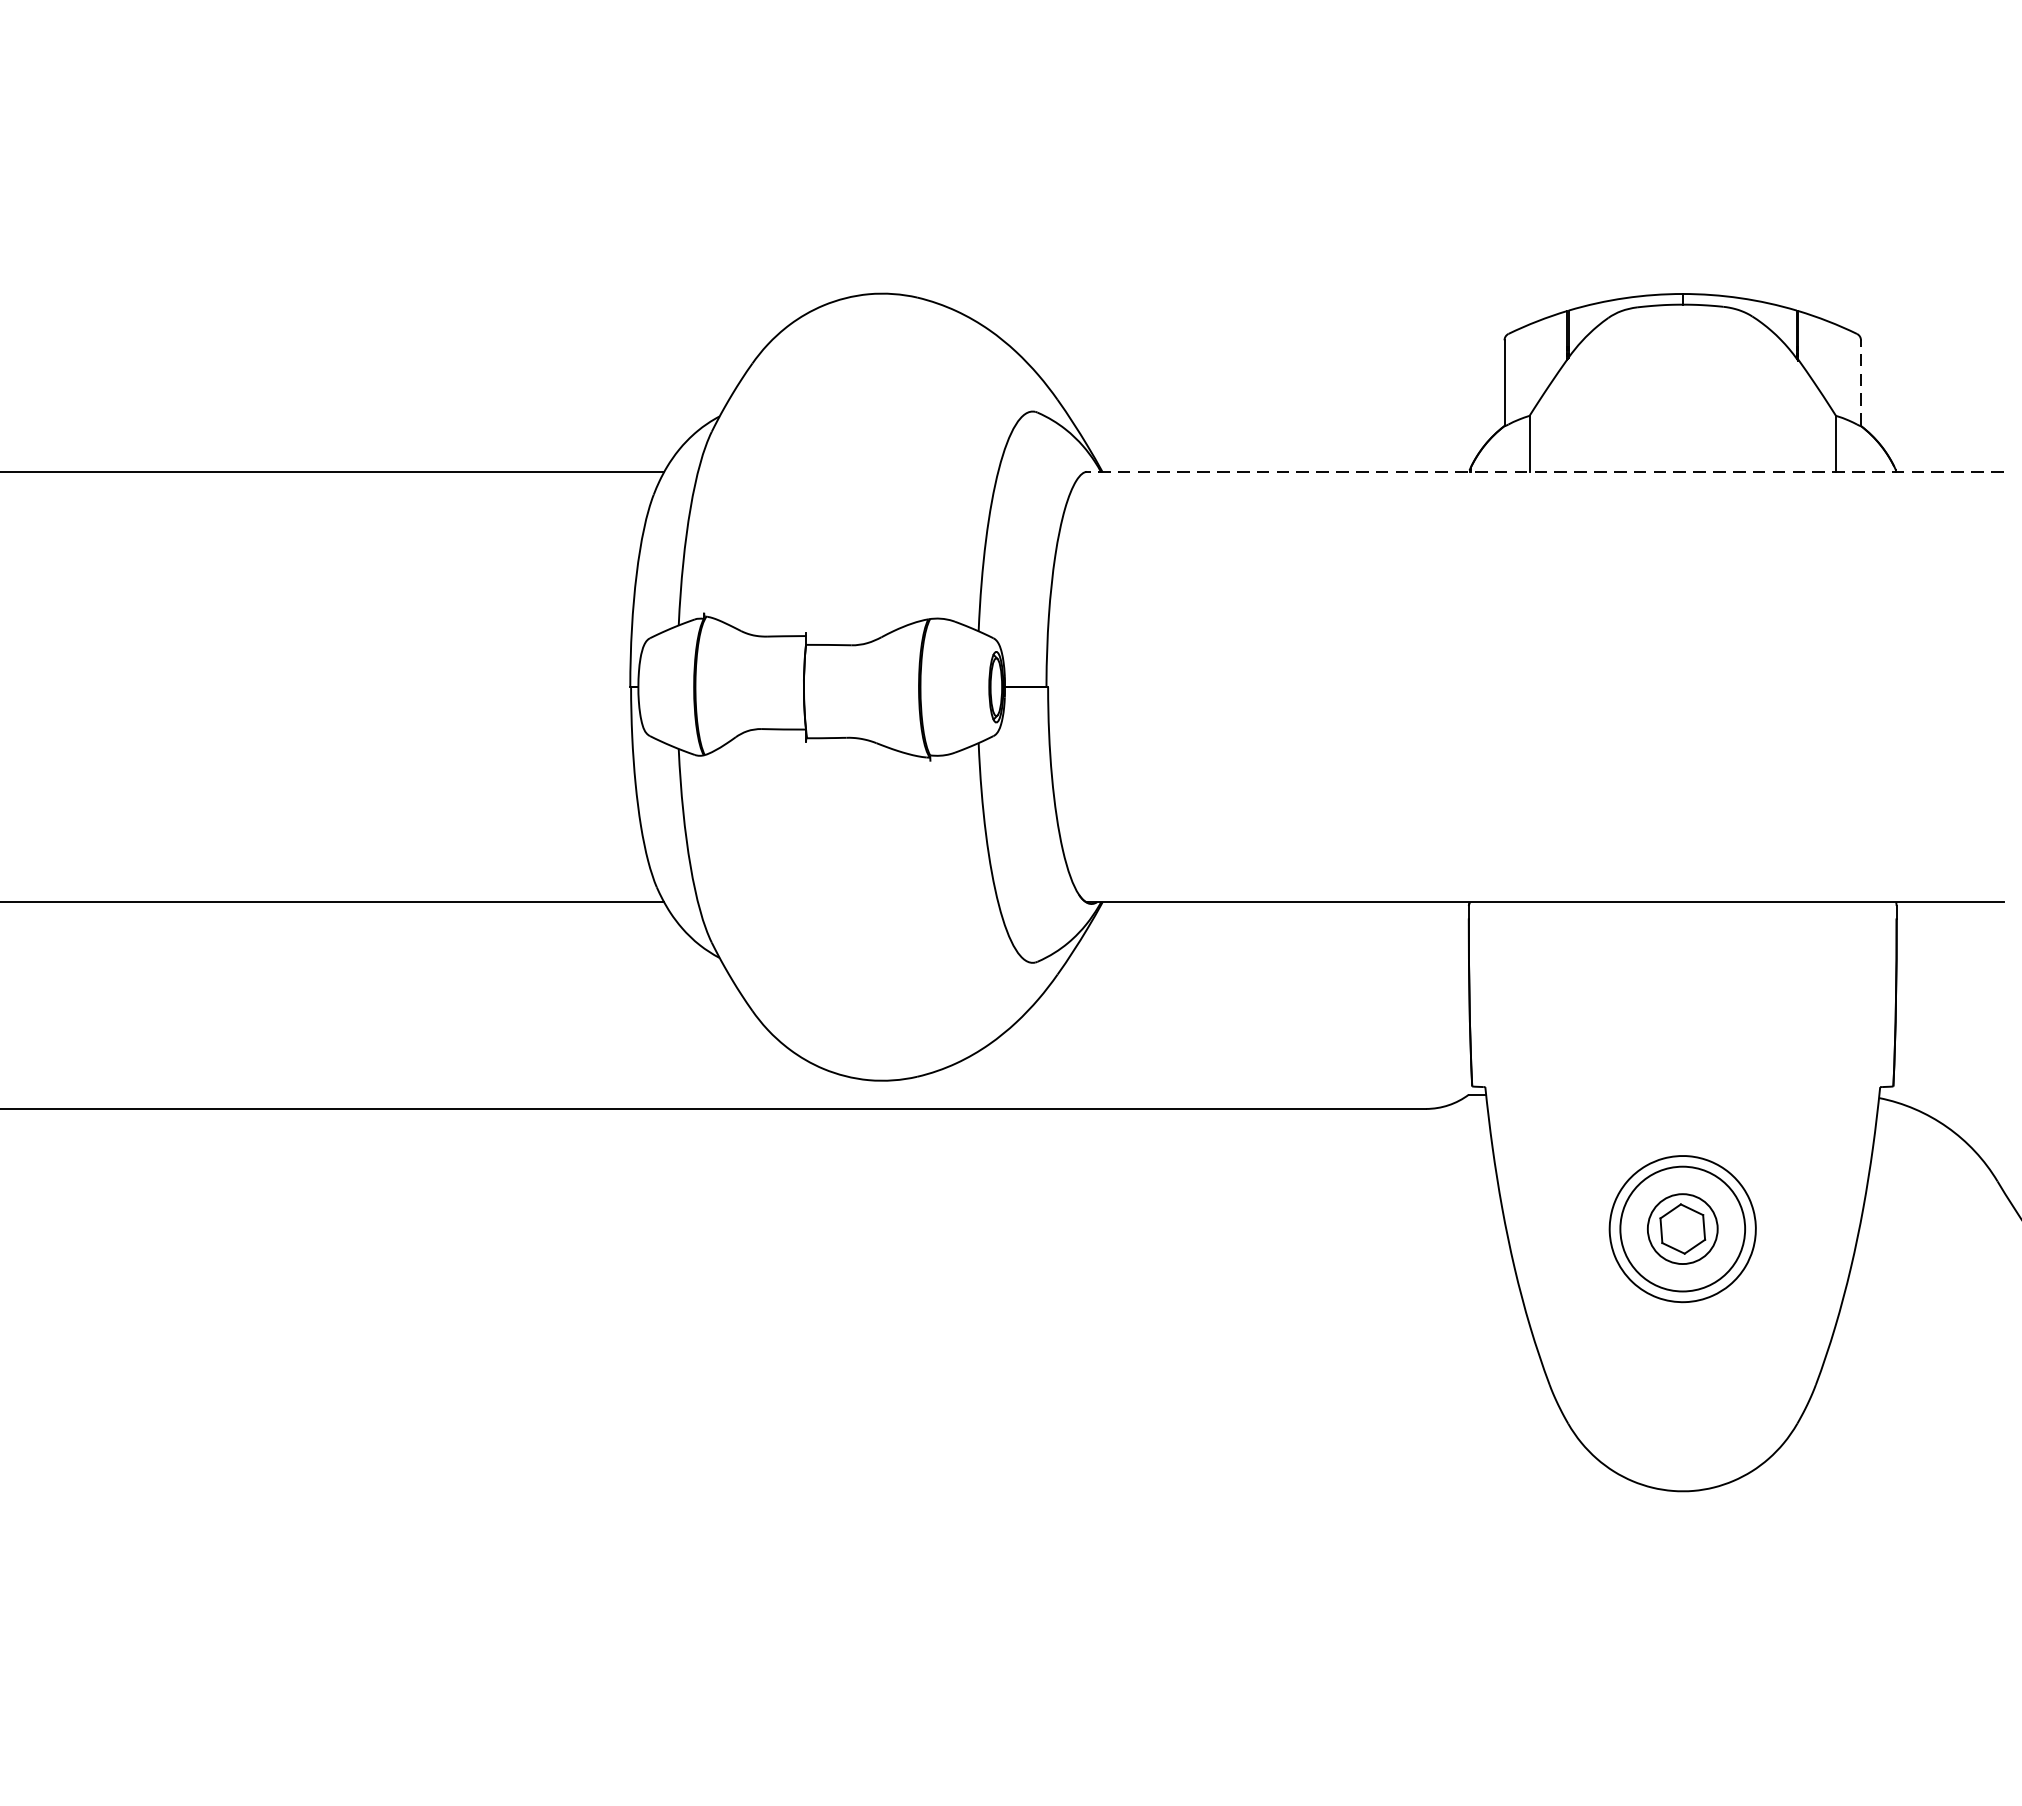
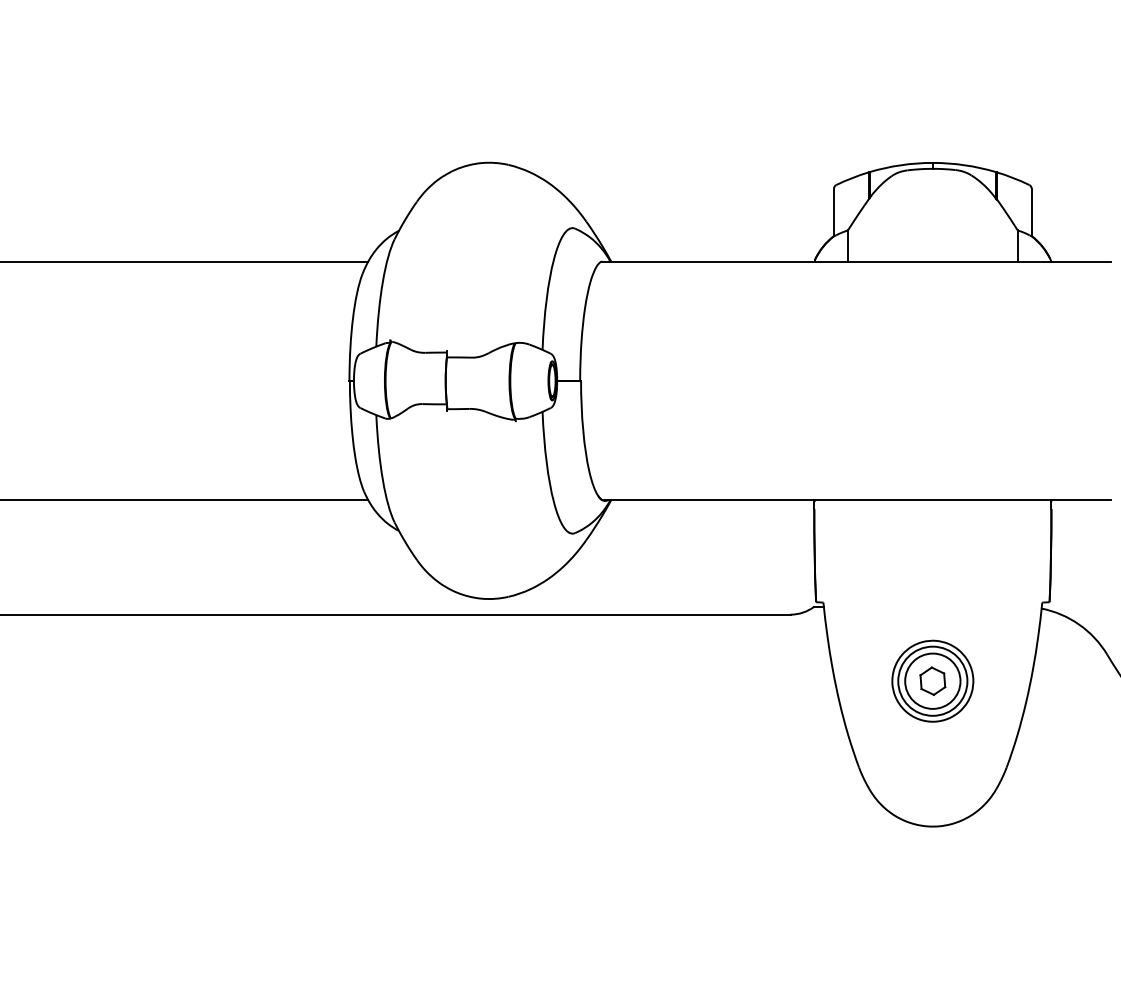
line: (1860, 383) -> (1031, 212), dashed -> solid
line: (1545, 471) -> (856, 261), dashed -> solid
circle: (1682, 1227) -> (932, 680), size x1.43

